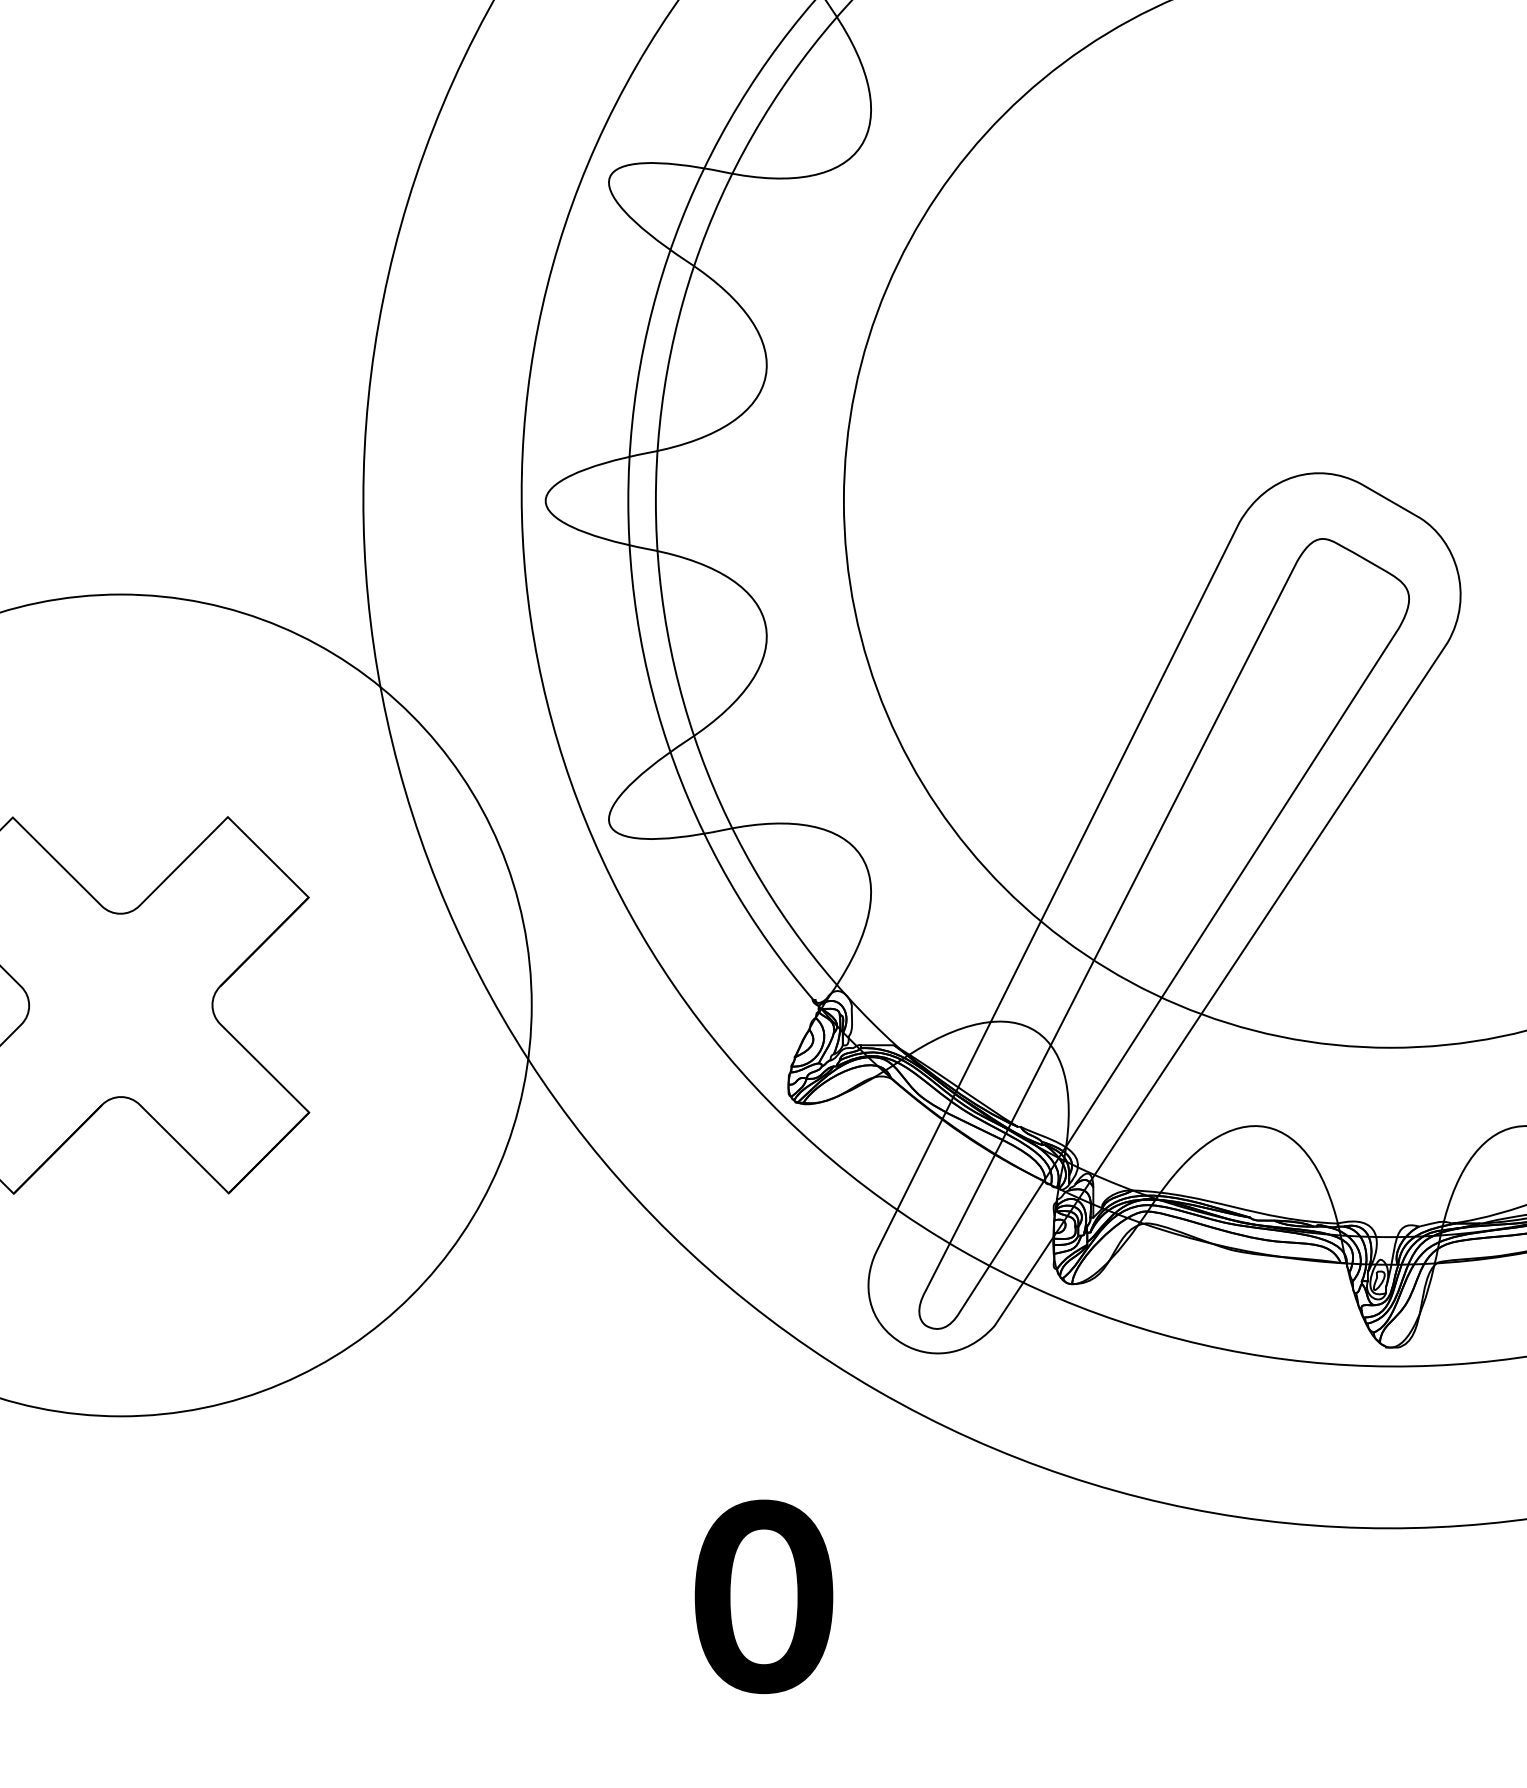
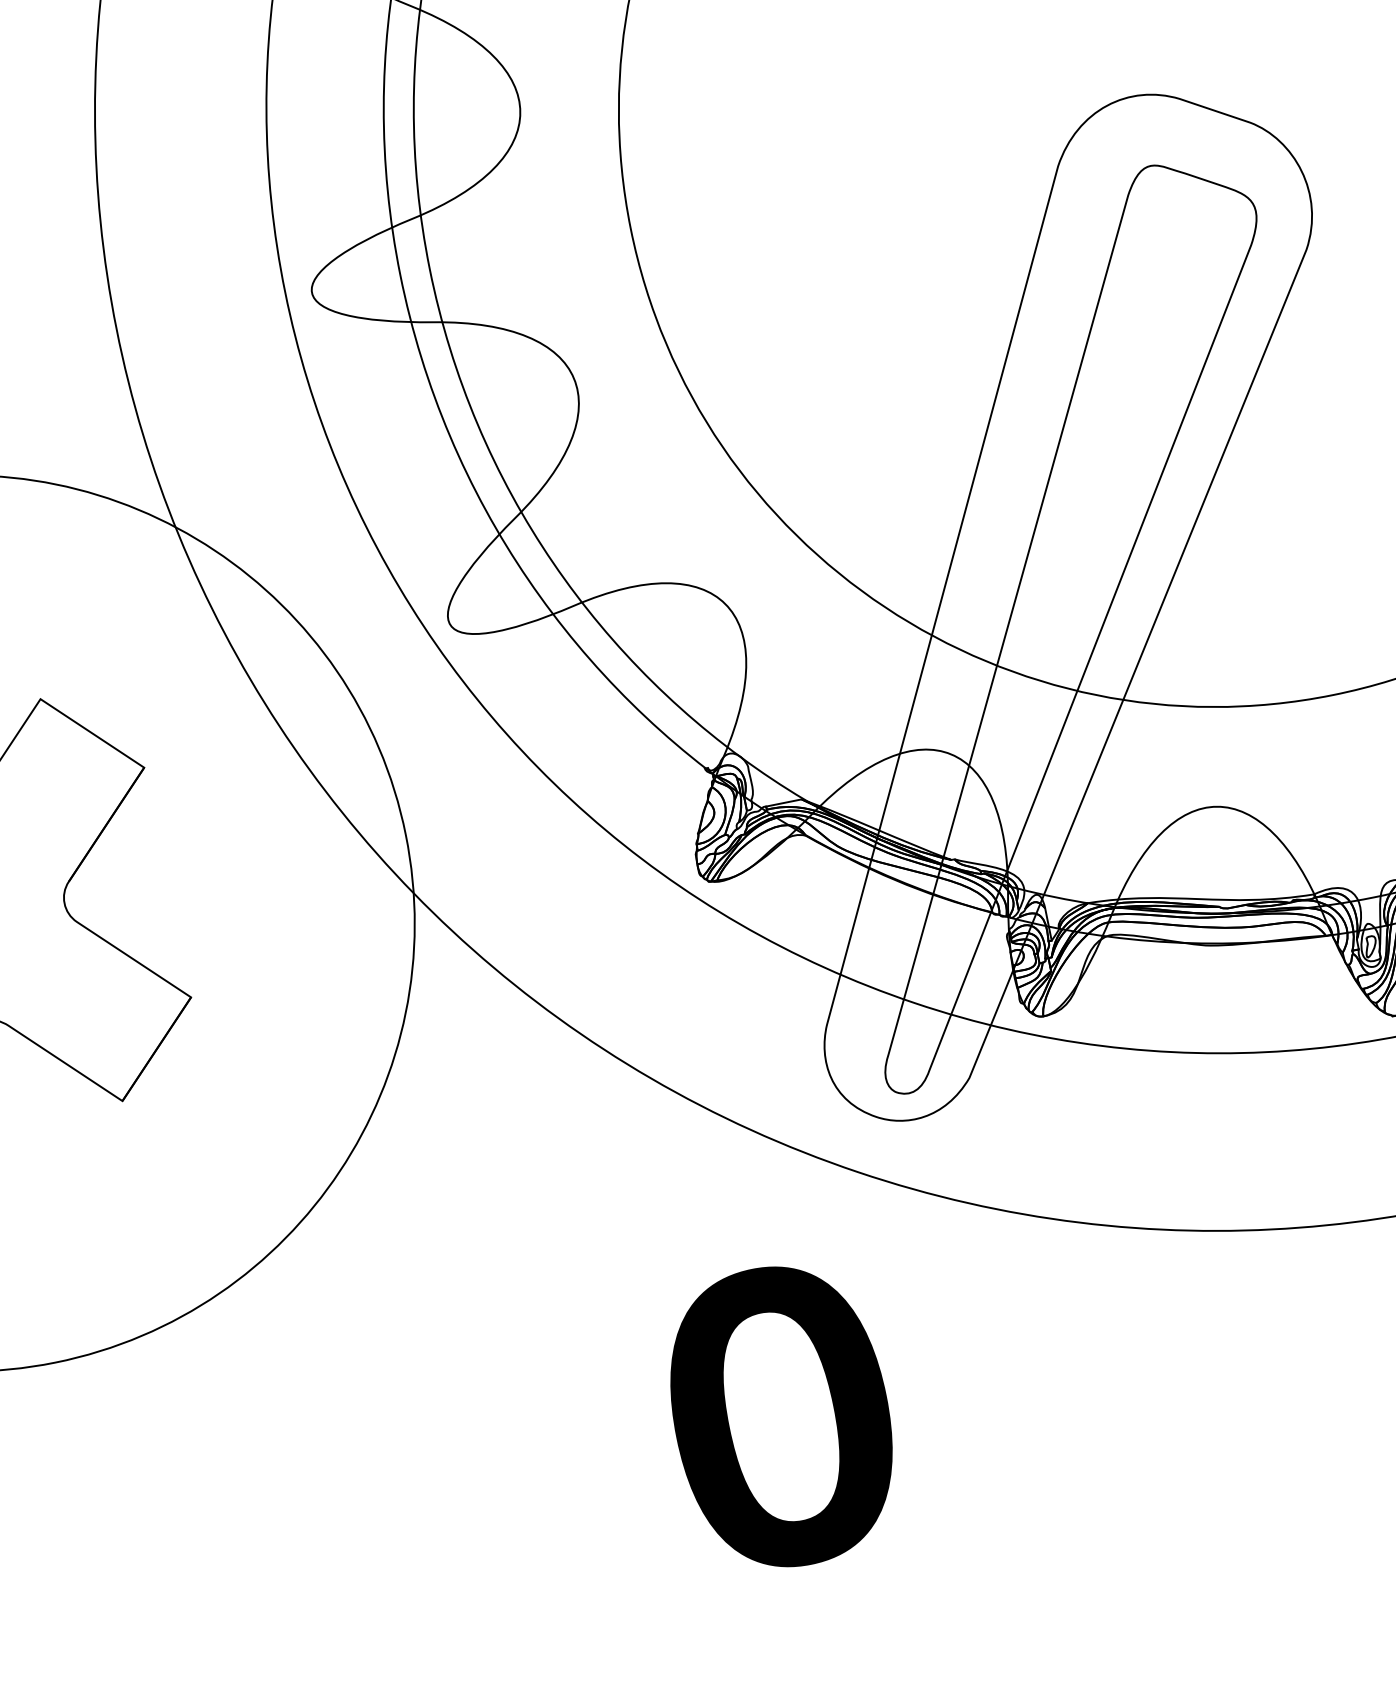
part: (763, 1596) -> (780, 1416), size x1.43

